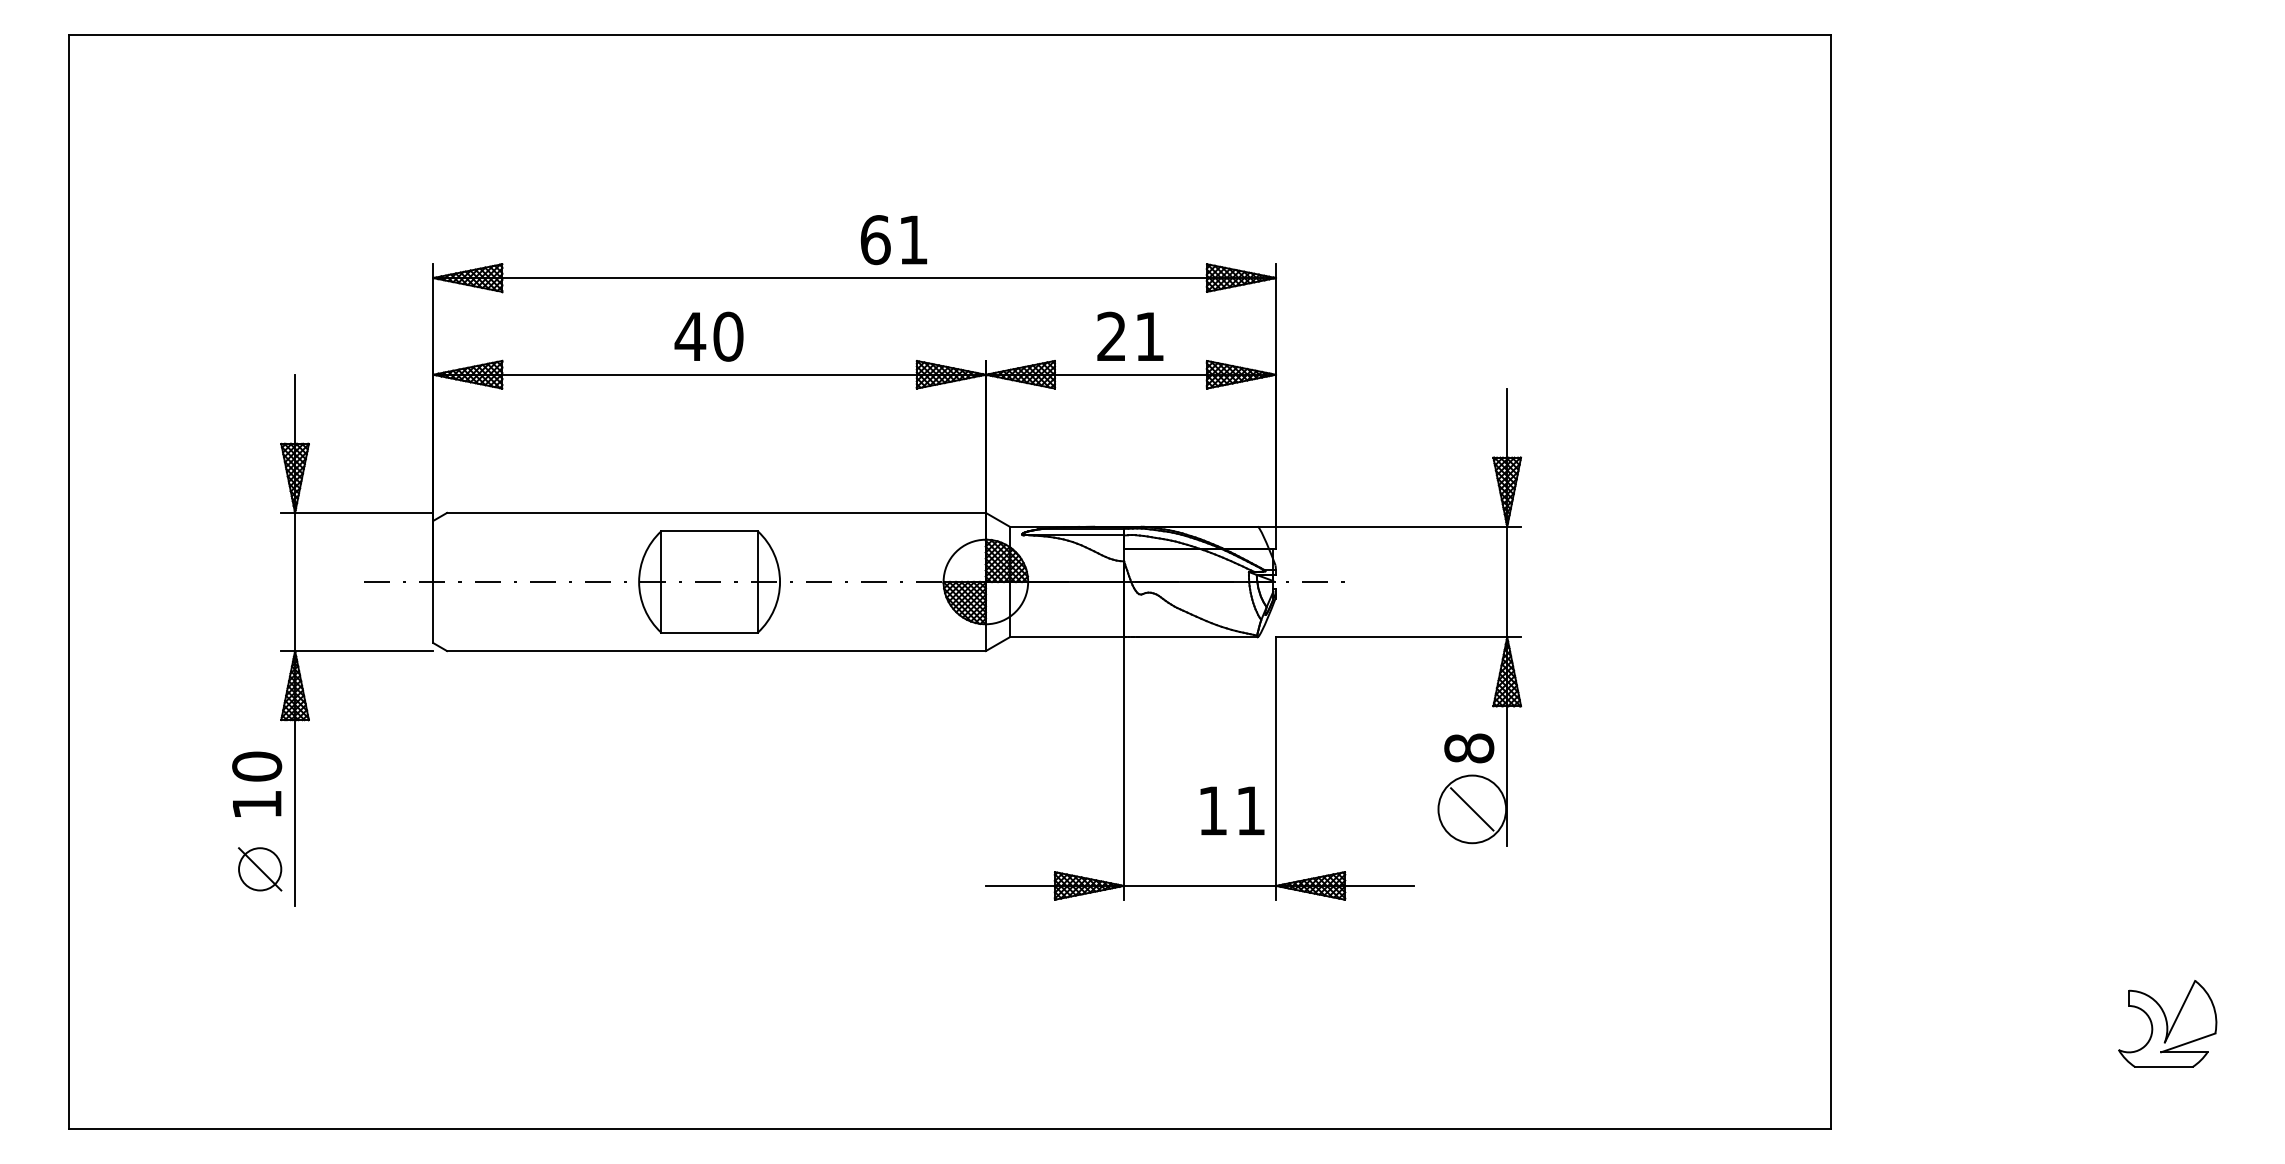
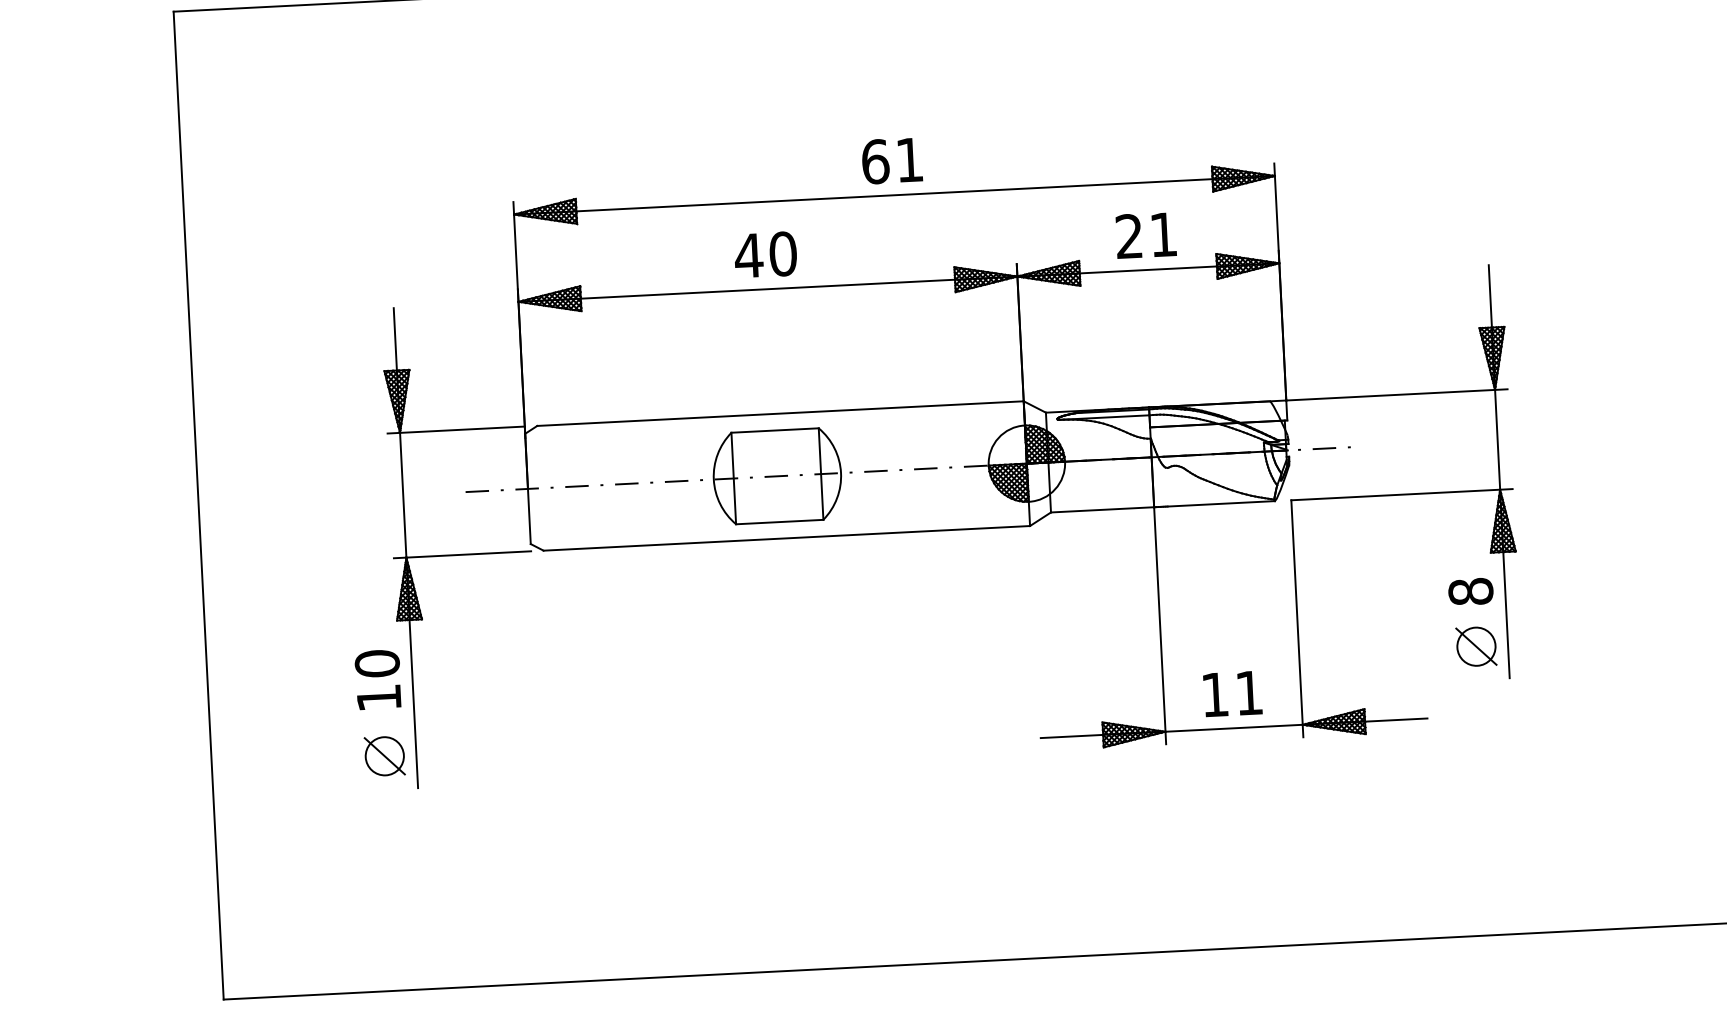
text: (893, 240) -> (891, 161), moved
circle: (1472, 809) -> (1476, 646), size x0.62
text: (1232, 810) -> (1232, 693), moved

